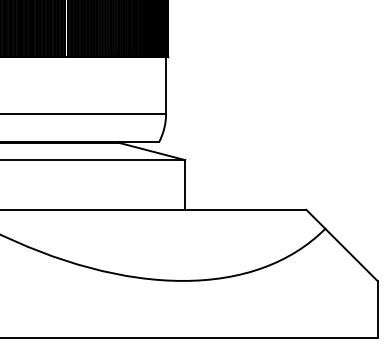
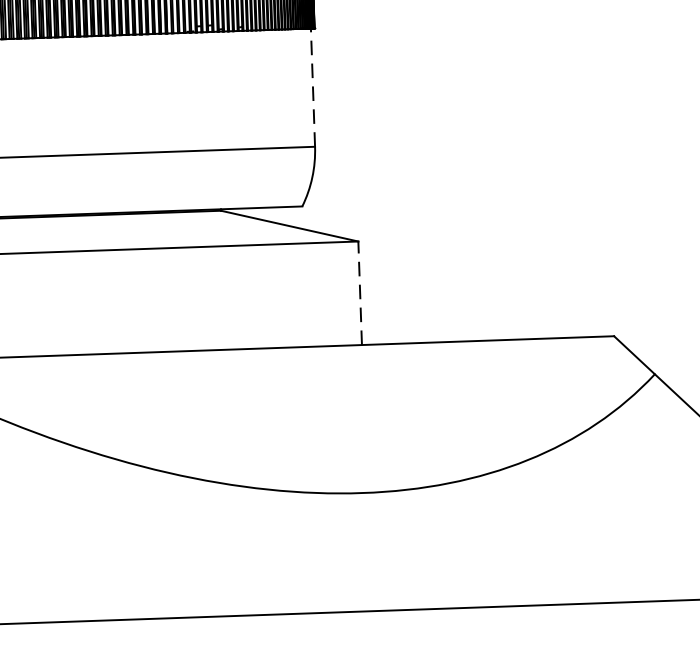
line: (166, 85) -> (313, 87), solid -> dashed
line: (185, 185) -> (360, 294), solid -> dashed

